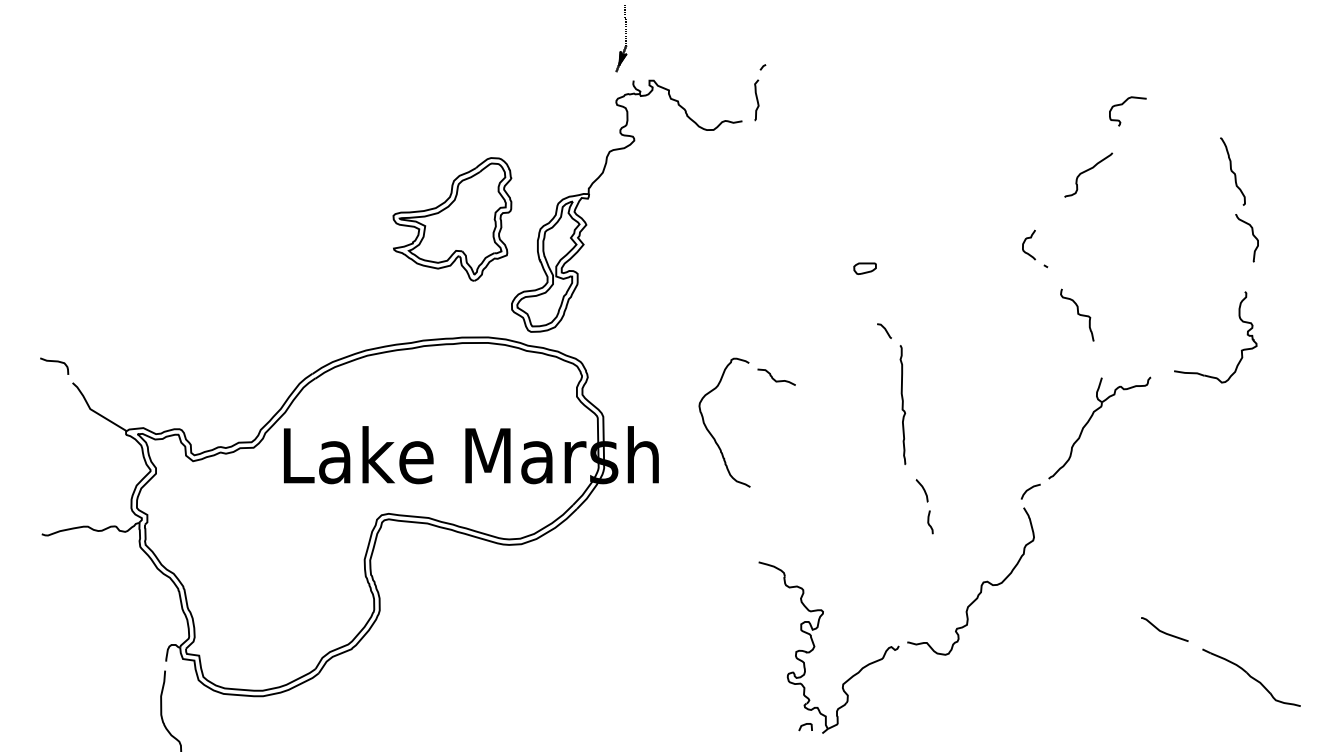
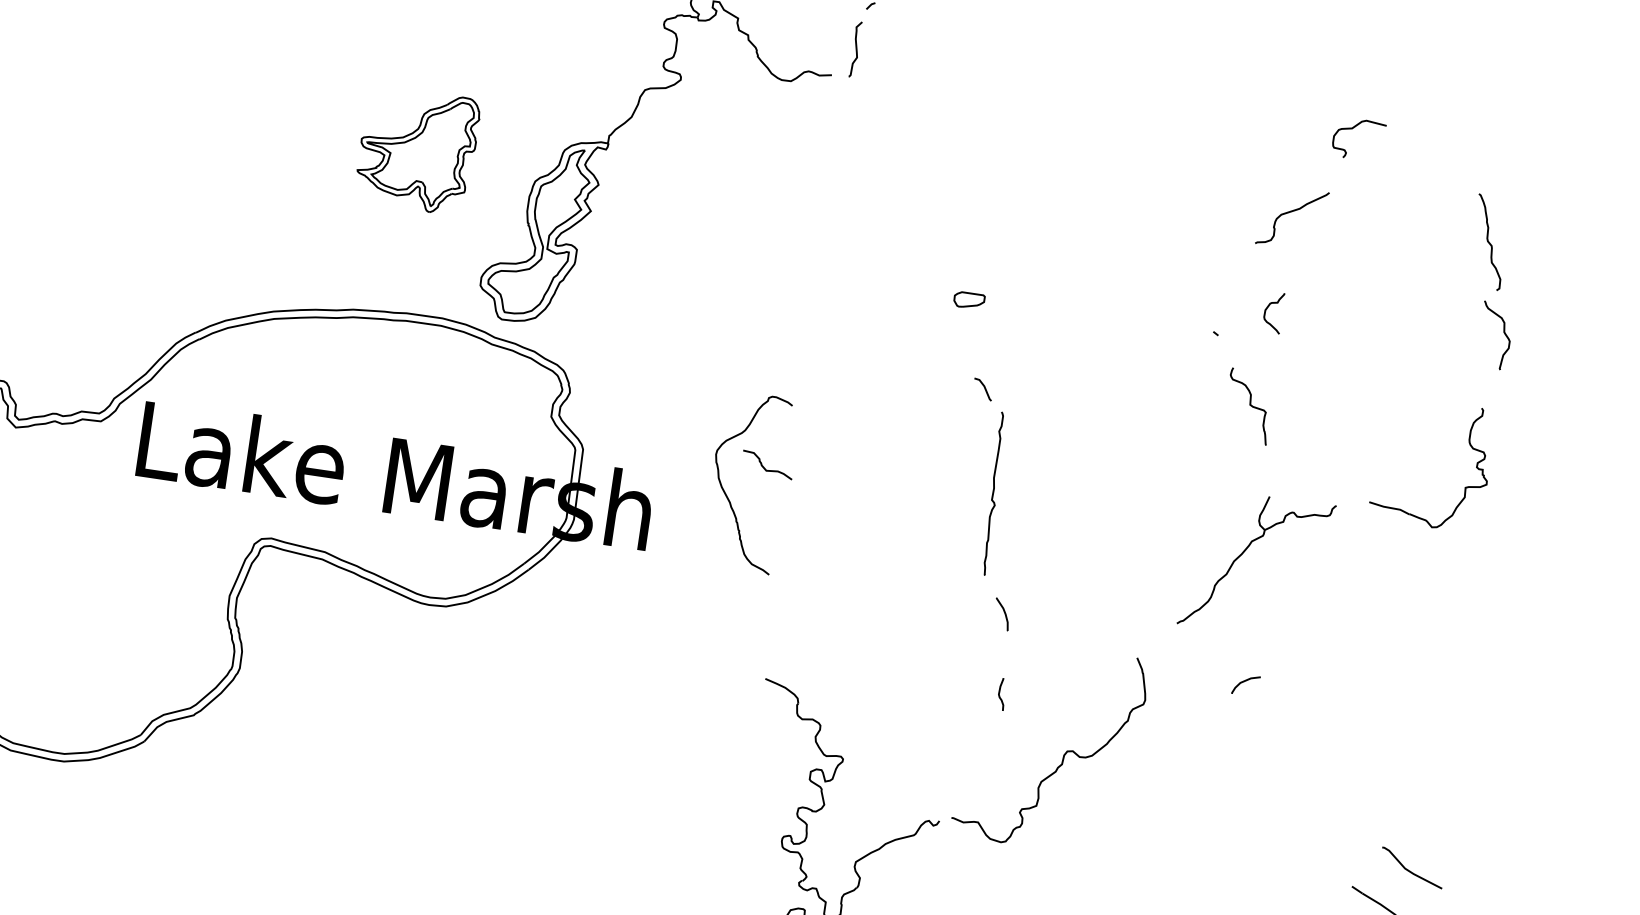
part: (452, 219) -> (417, 150), size x0.7
curve: (1024, 243) -> (1267, 309), moved
curve: (774, 378) -> (764, 466), moved
curve: (1029, 490) -> (1244, 683), moved
curve: (929, 522) -> (1000, 694), moved
curve: (1164, 631) -> (1411, 870), moved

